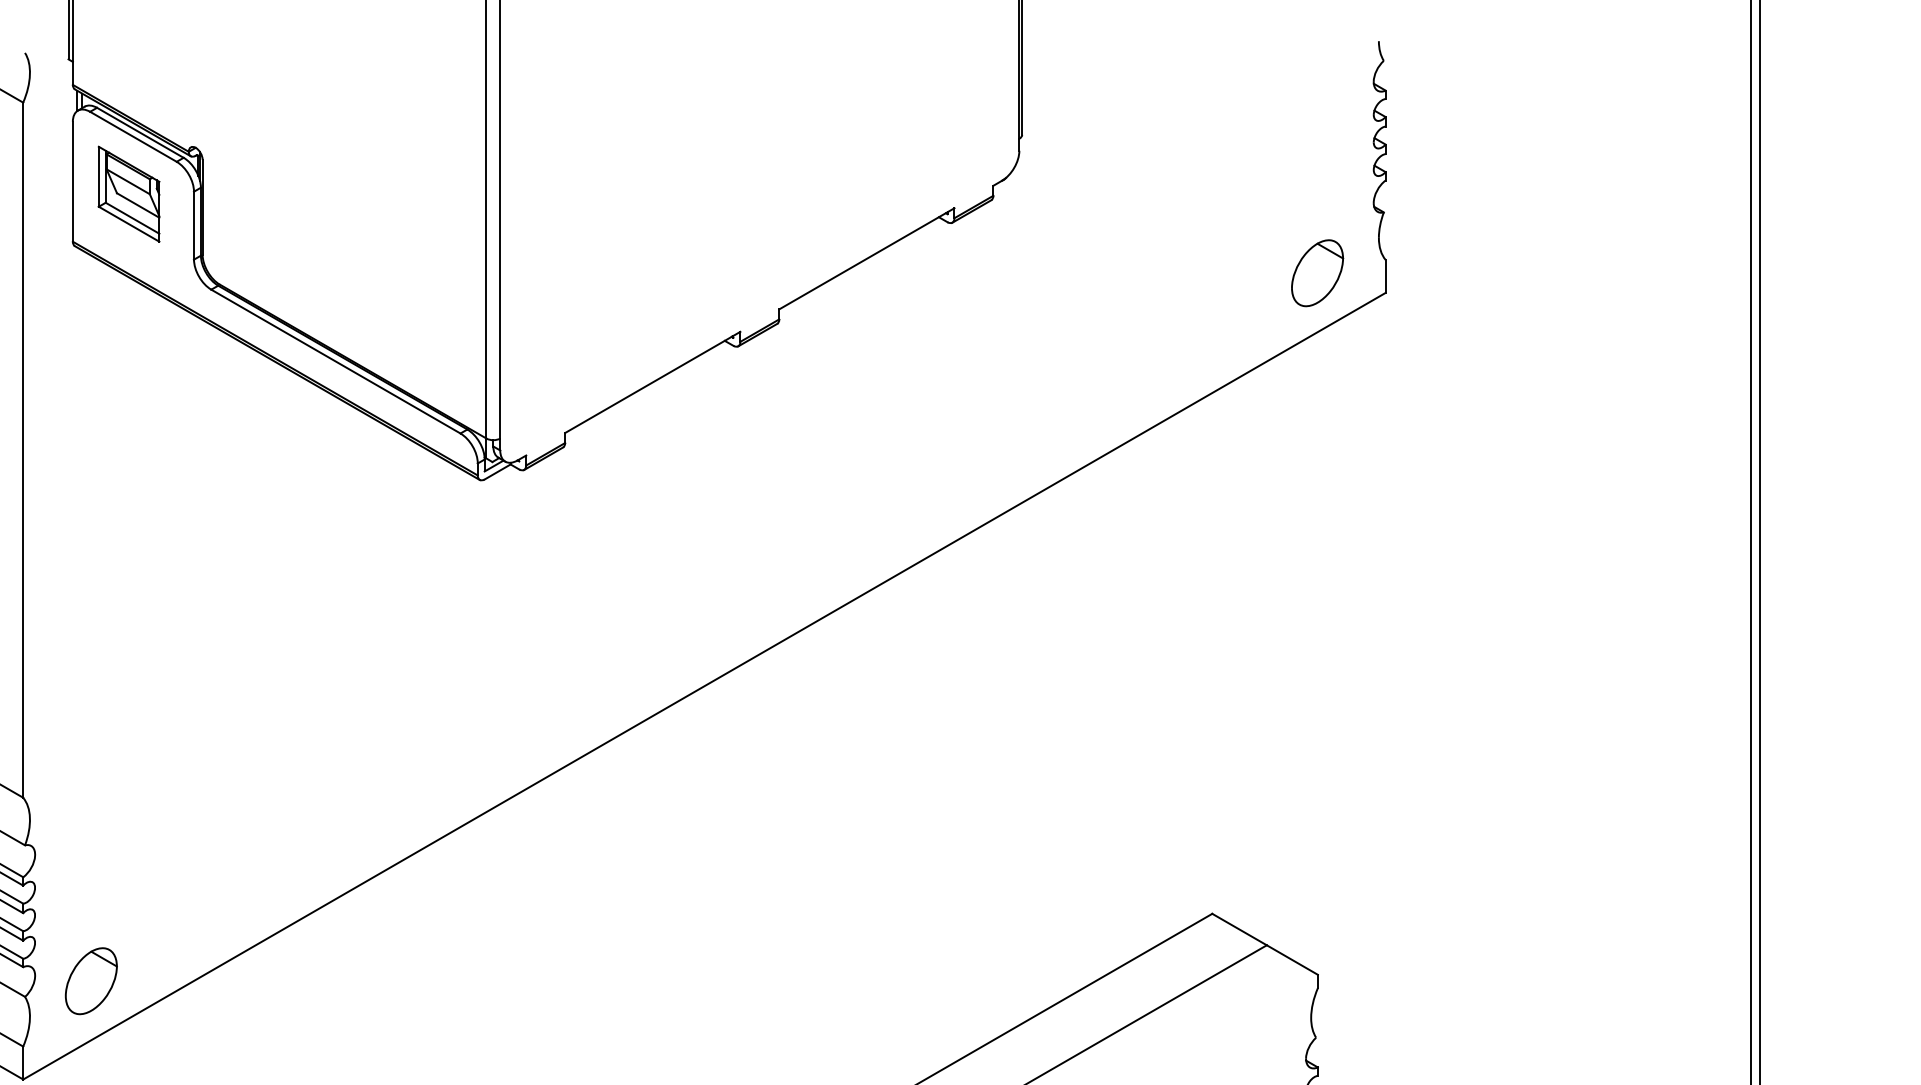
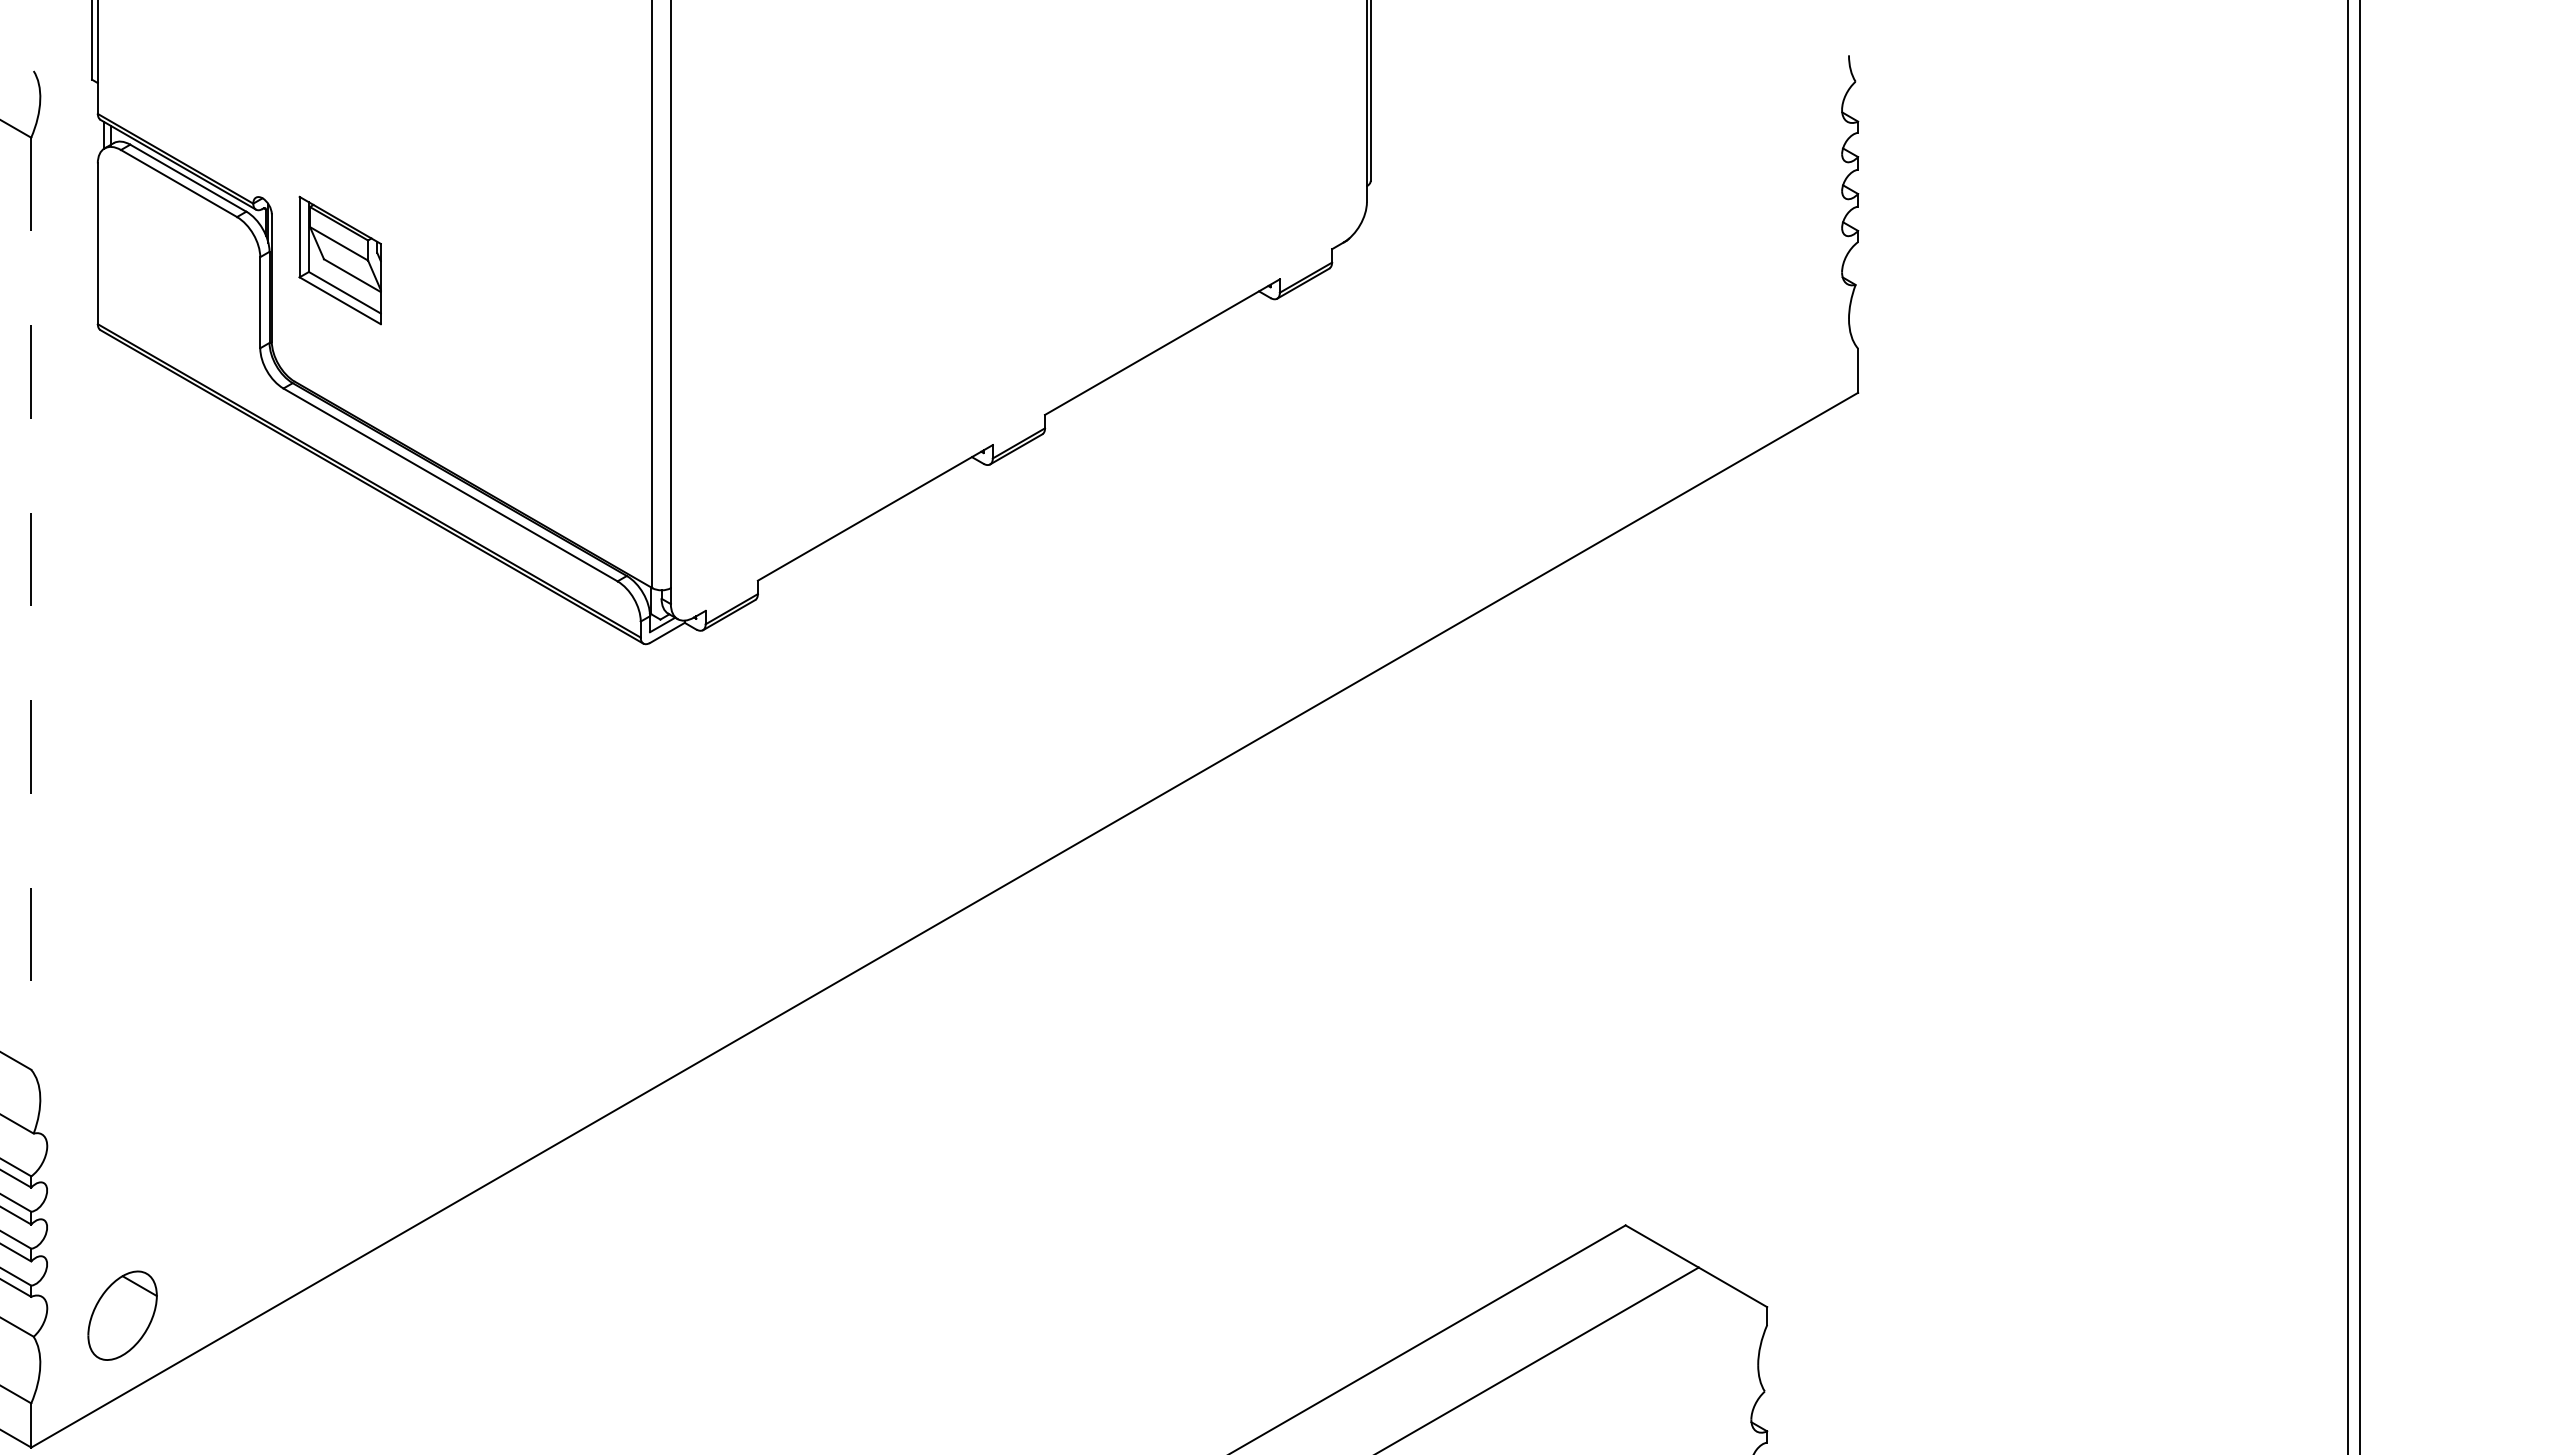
part: (128, 194) -> (339, 260), moved
part: (1317, 273) -> (1766, 366), removed
line: (23, 450) -> (31, 604), solid -> dashed

